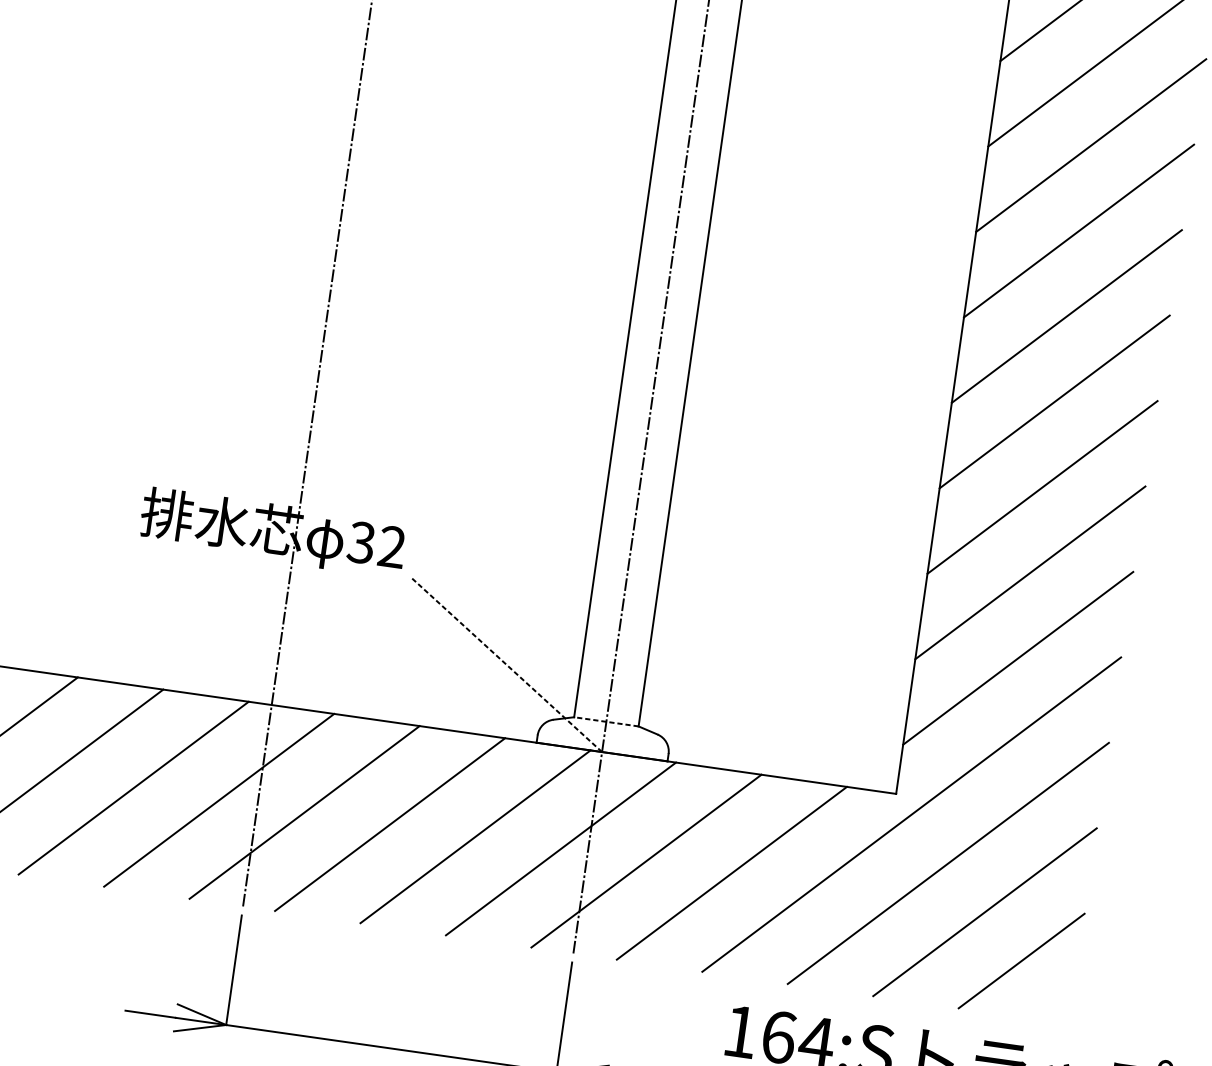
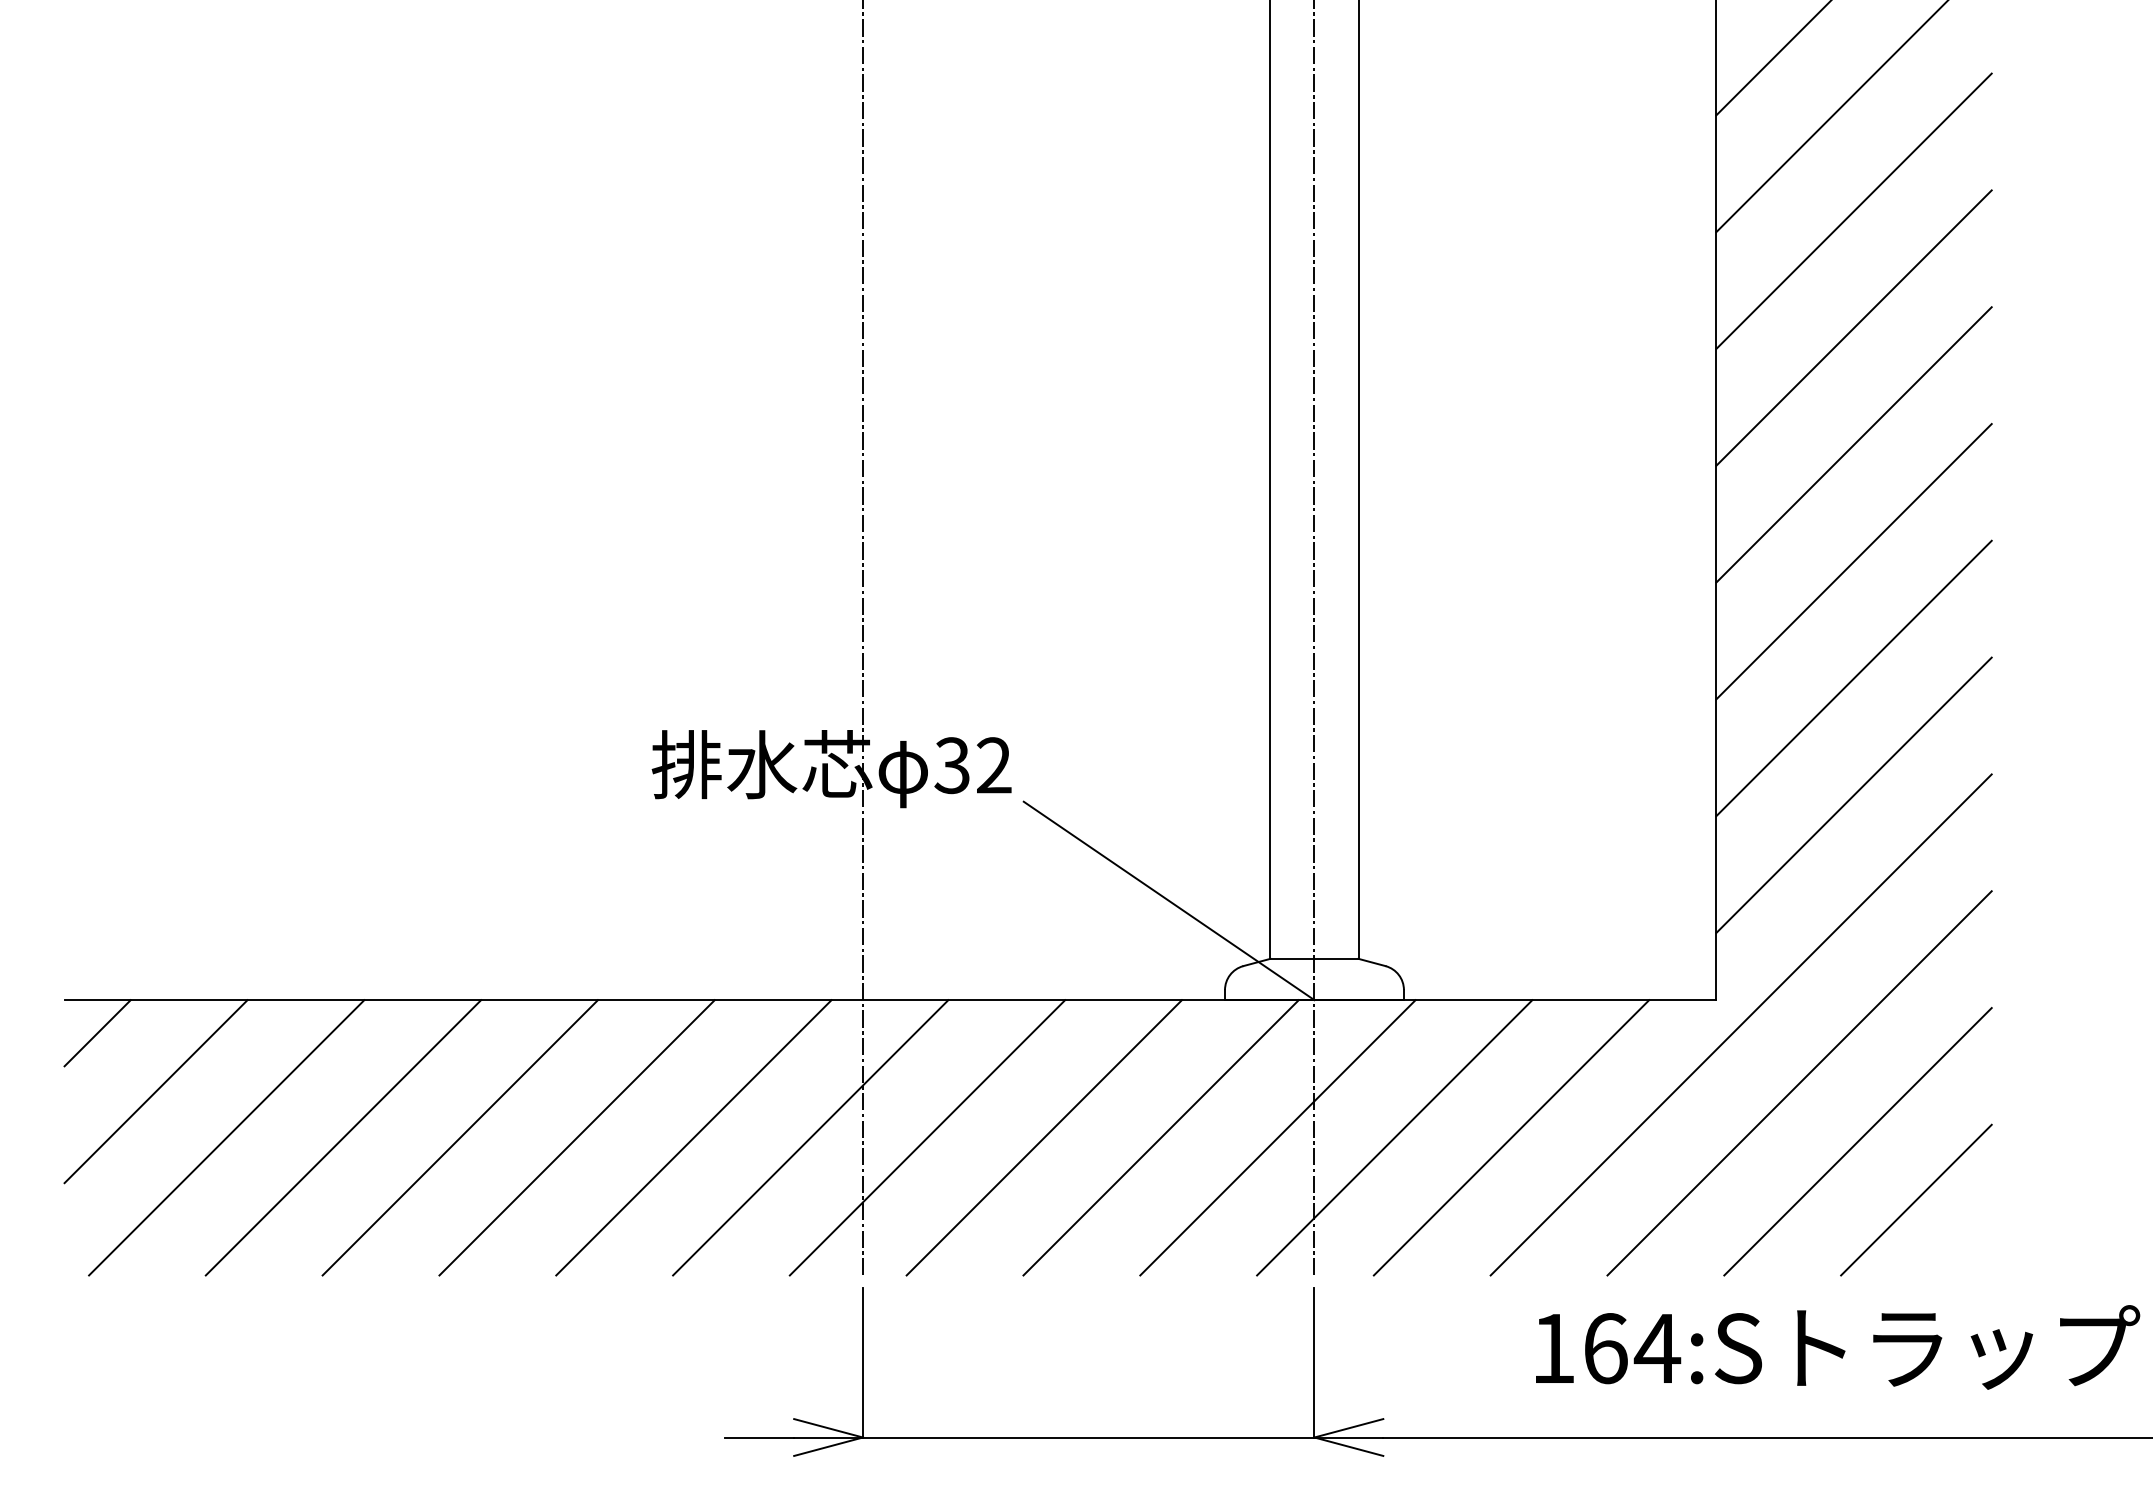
line: (506, 664) -> (1169, 900), dashed -> solid
line: (605, 721) -> (1313, 958), dashed -> solid

